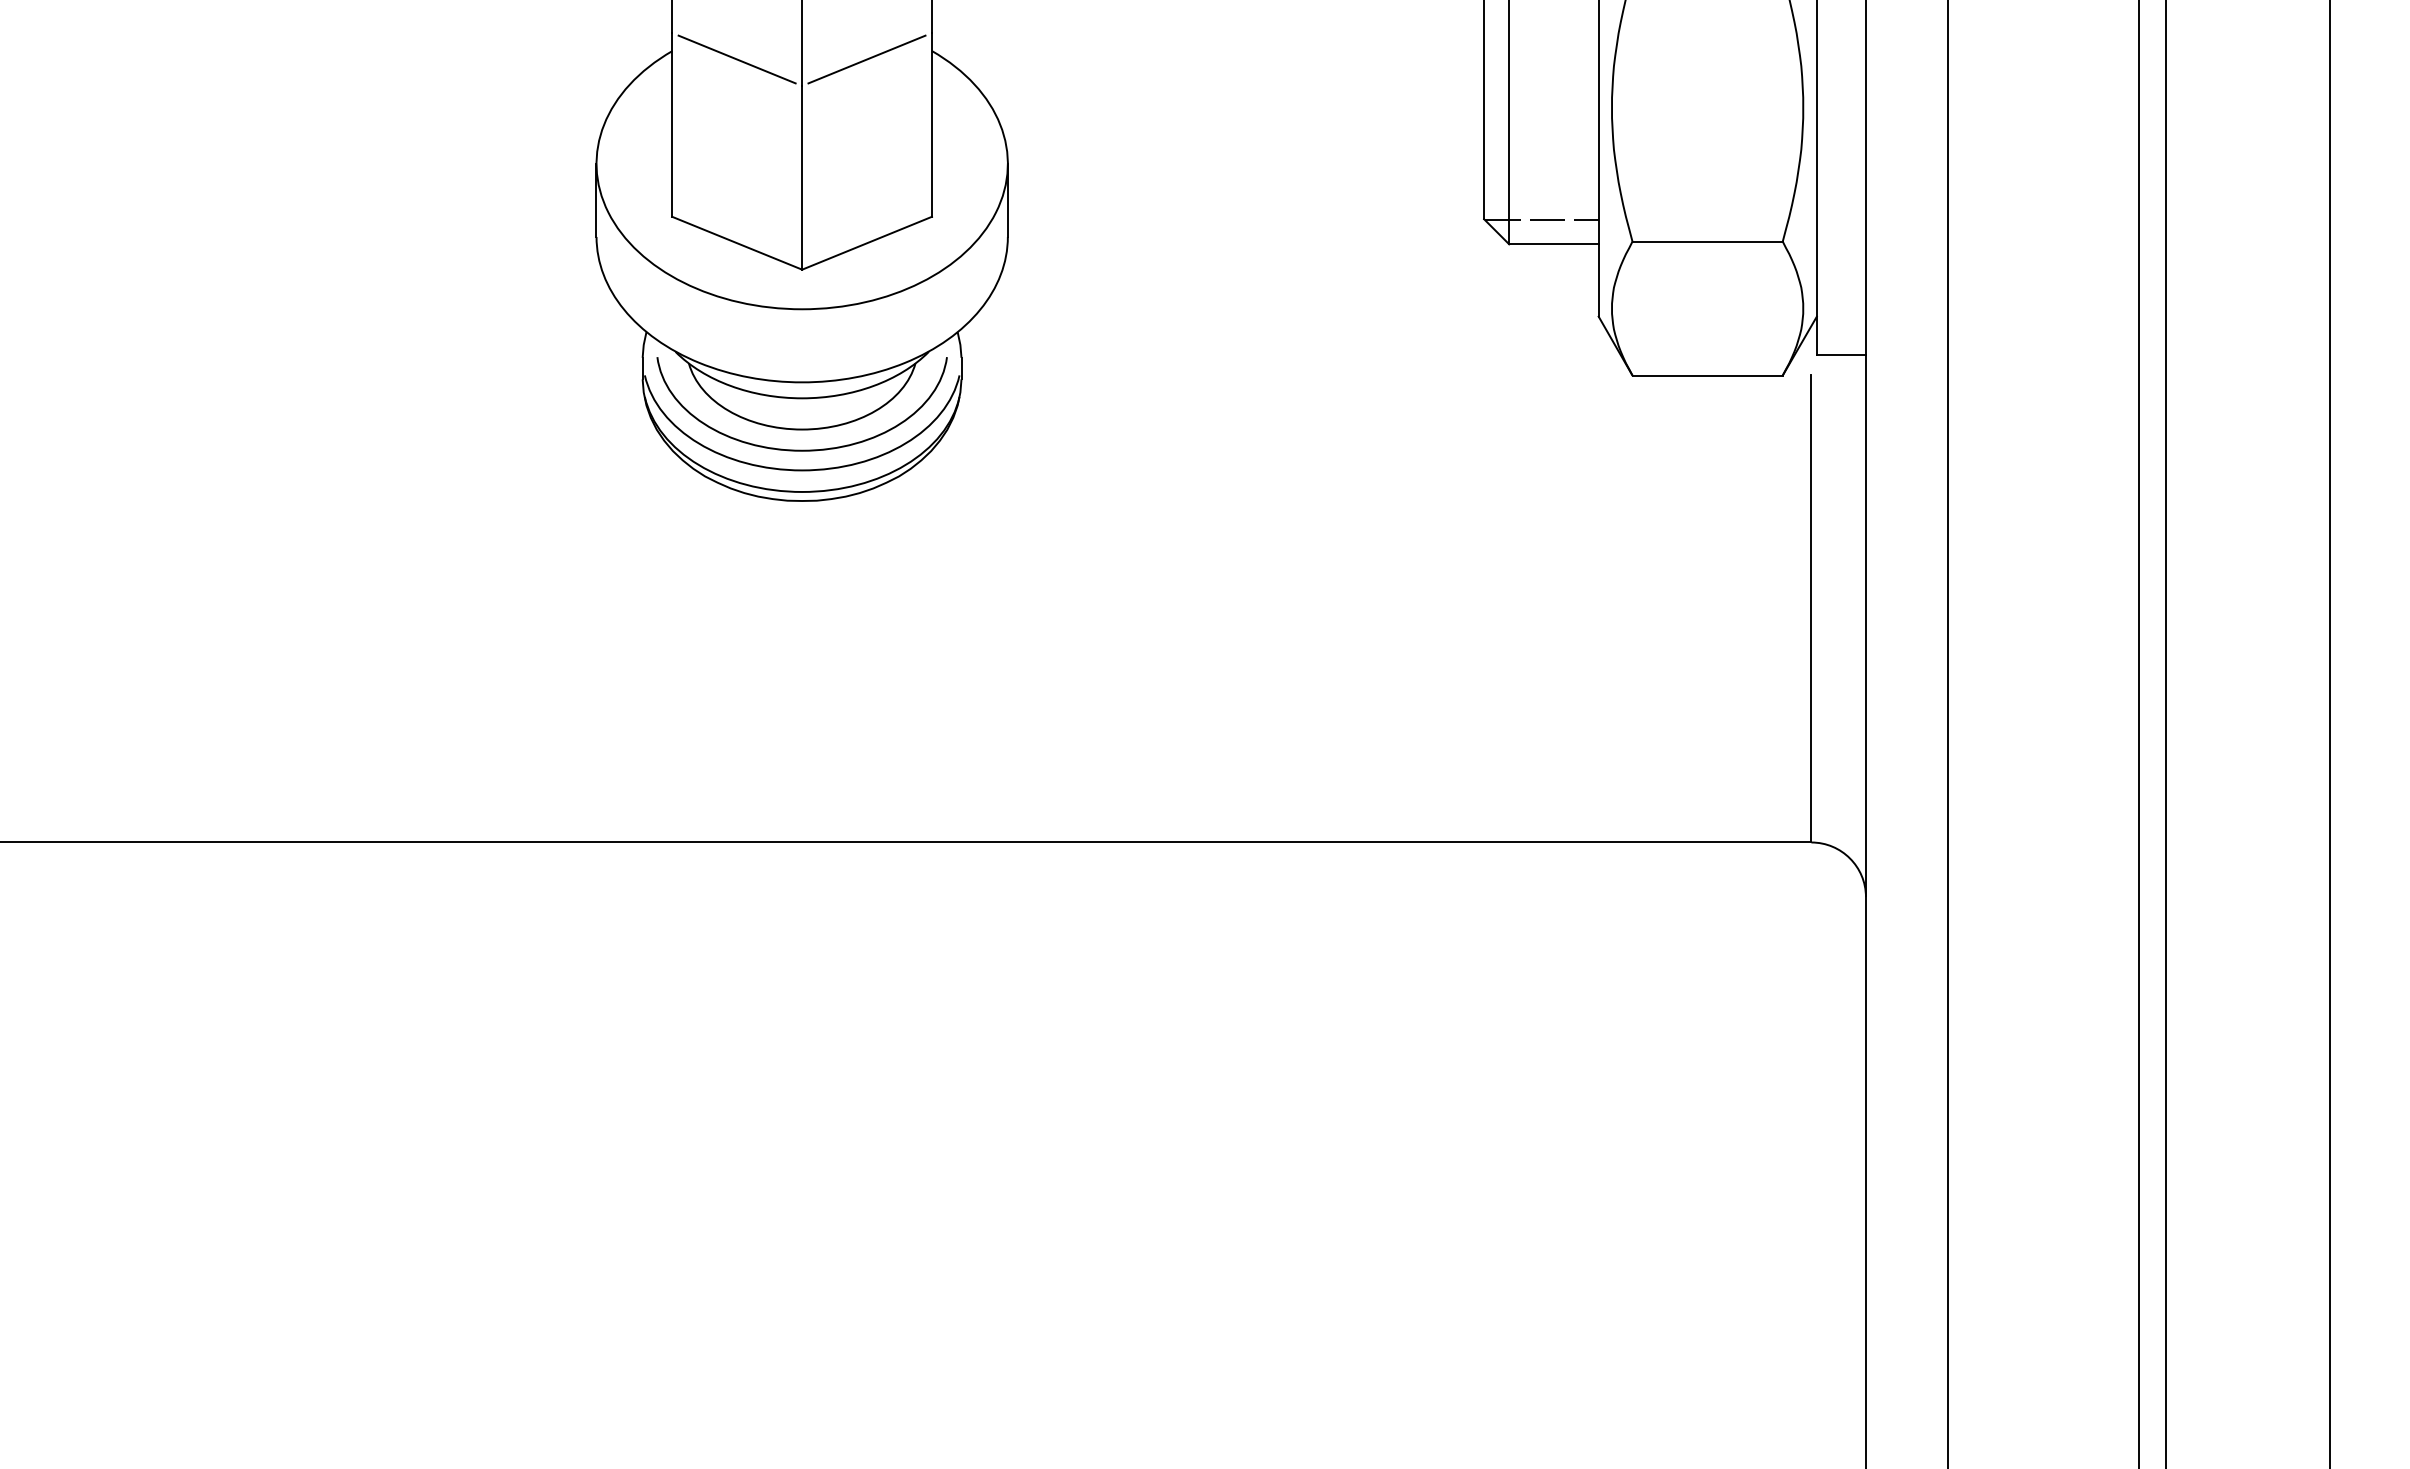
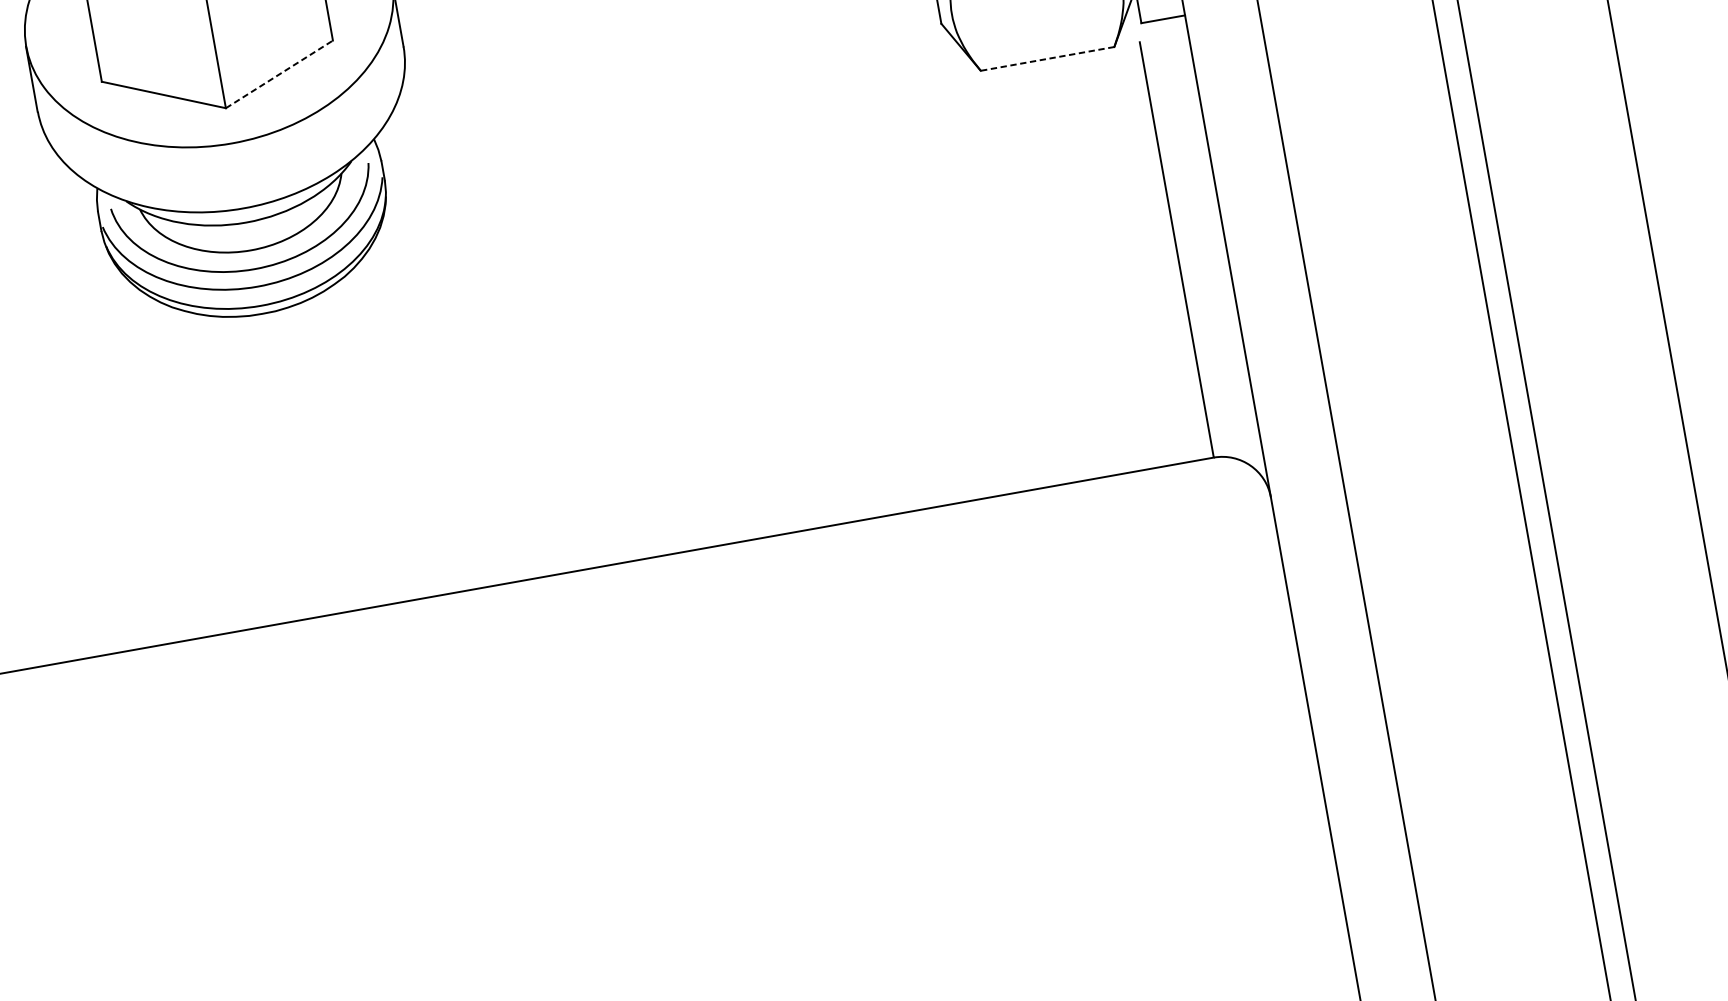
line: (867, 243) -> (279, 74), solid -> dashed
line: (1707, 375) -> (1047, 58), solid -> dashed

